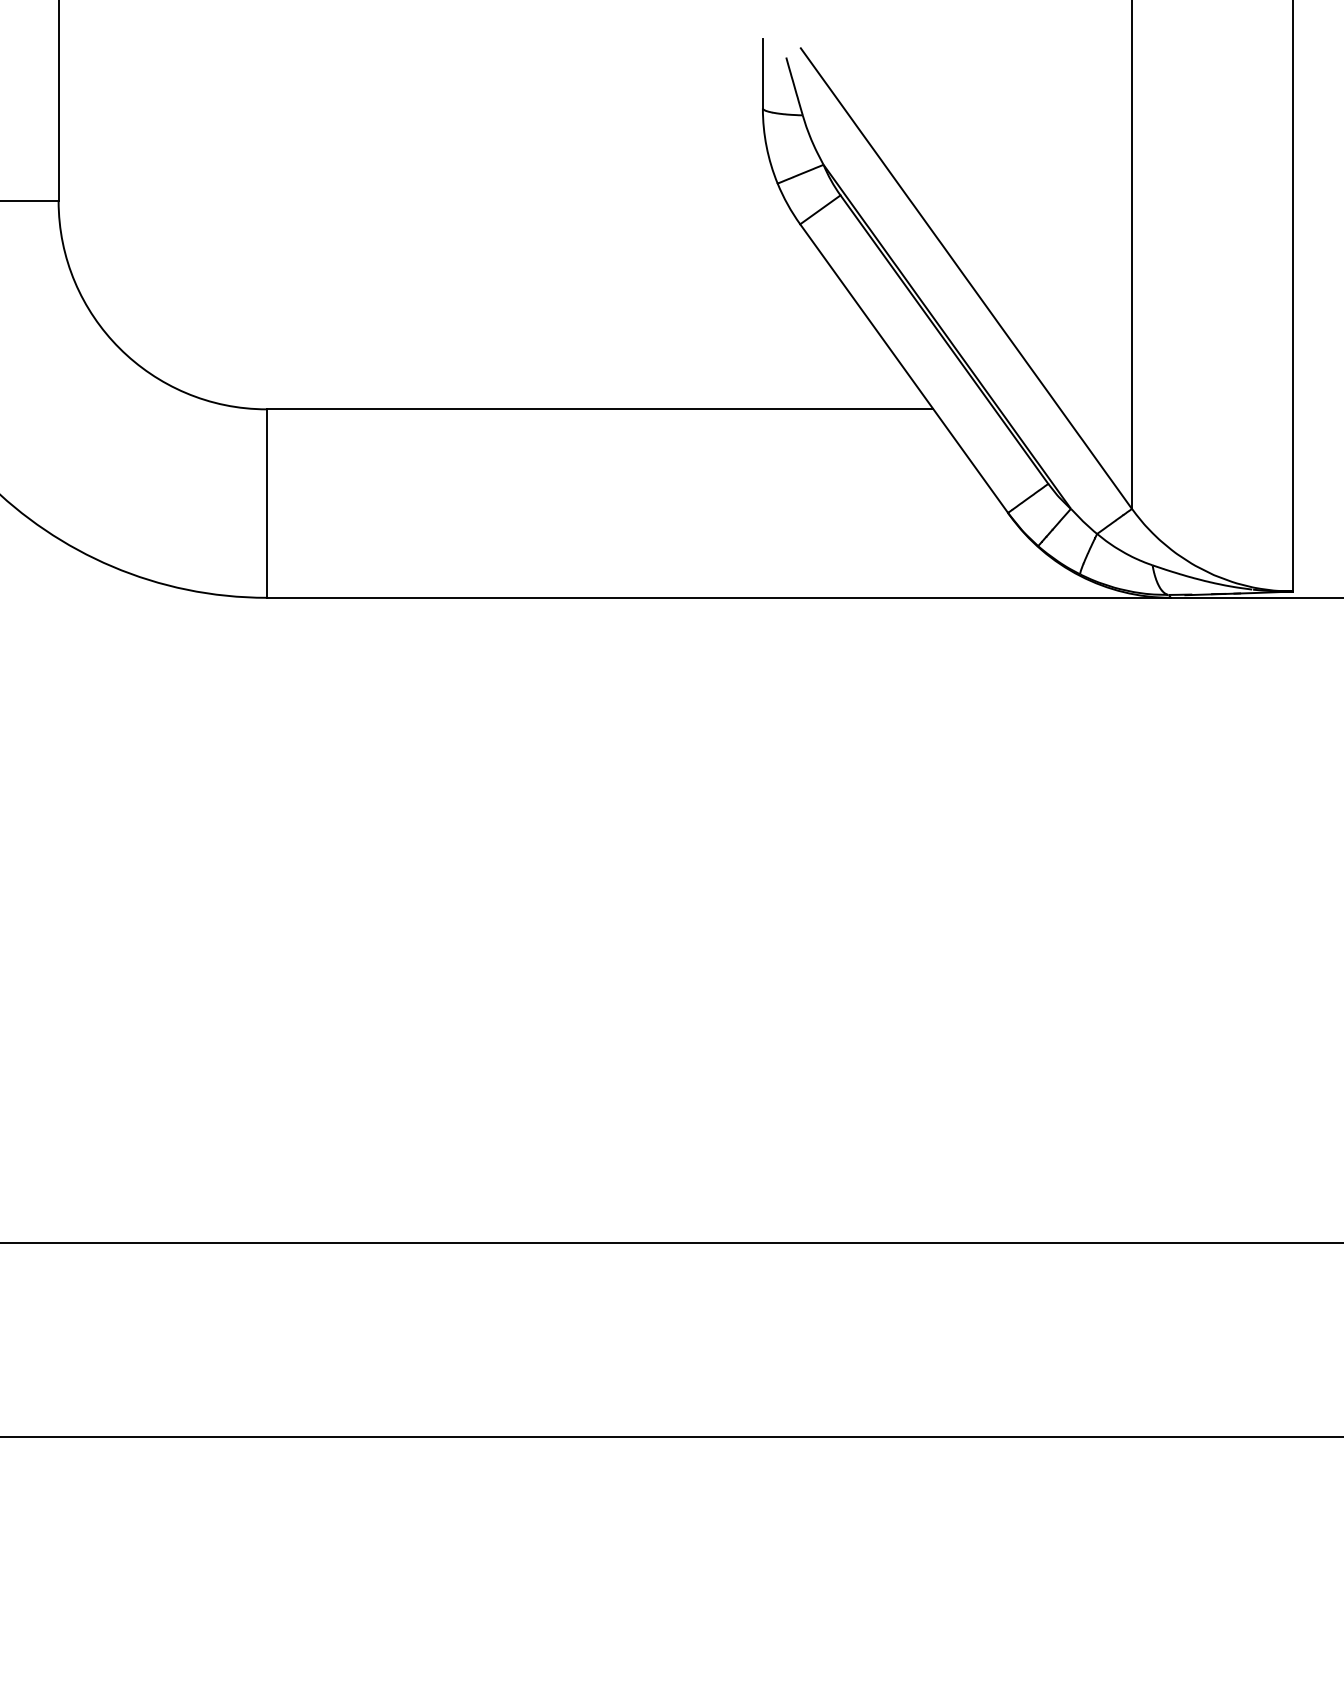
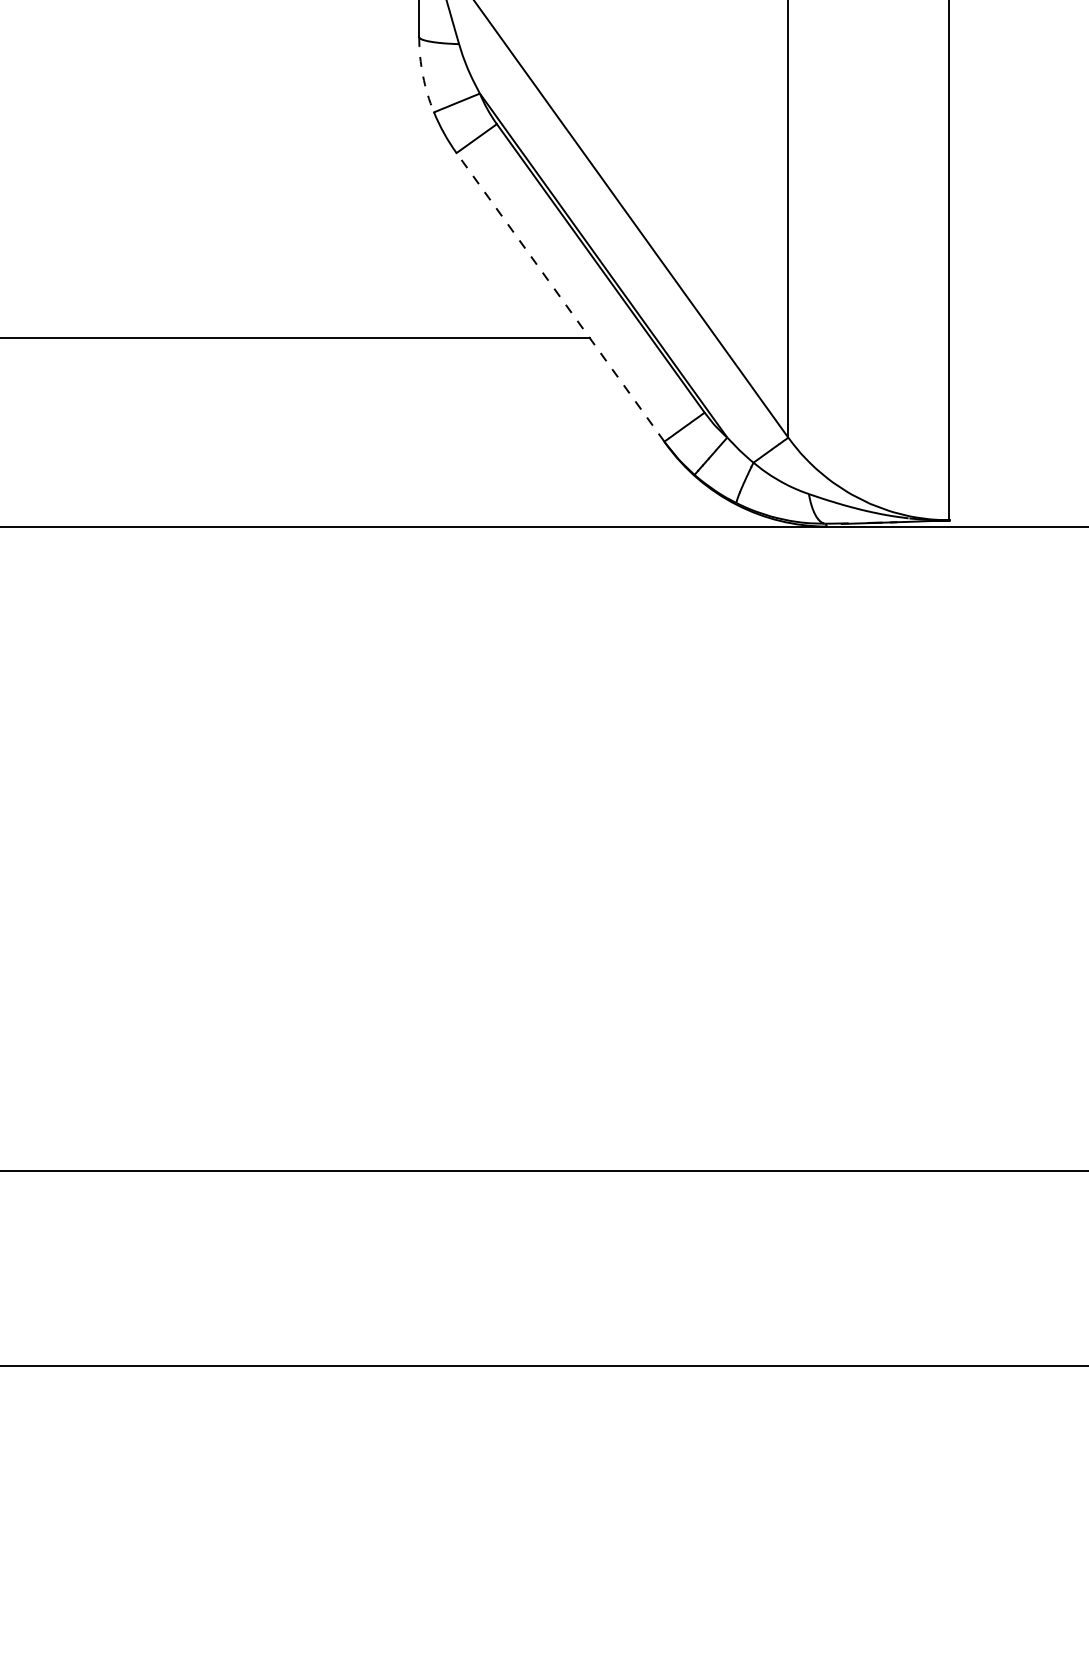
arc: (766, 146) -> (422, 75), solid -> dashed
line: (904, 368) -> (560, 297), solid -> dashed

